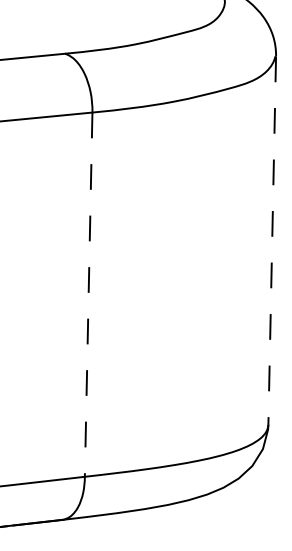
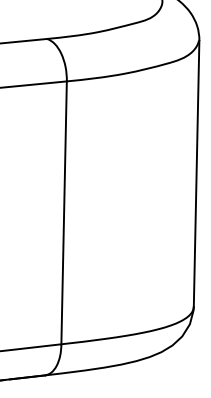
line: (272, 240) -> (196, 173), dashed -> solid
line: (89, 295) -> (64, 213), dashed -> solid

